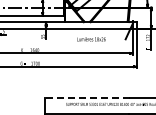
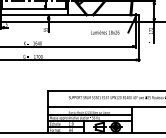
text: (91, 39) -> (105, 32), moved
line: (86, 98) -> (89, 91), dashed -> solid

